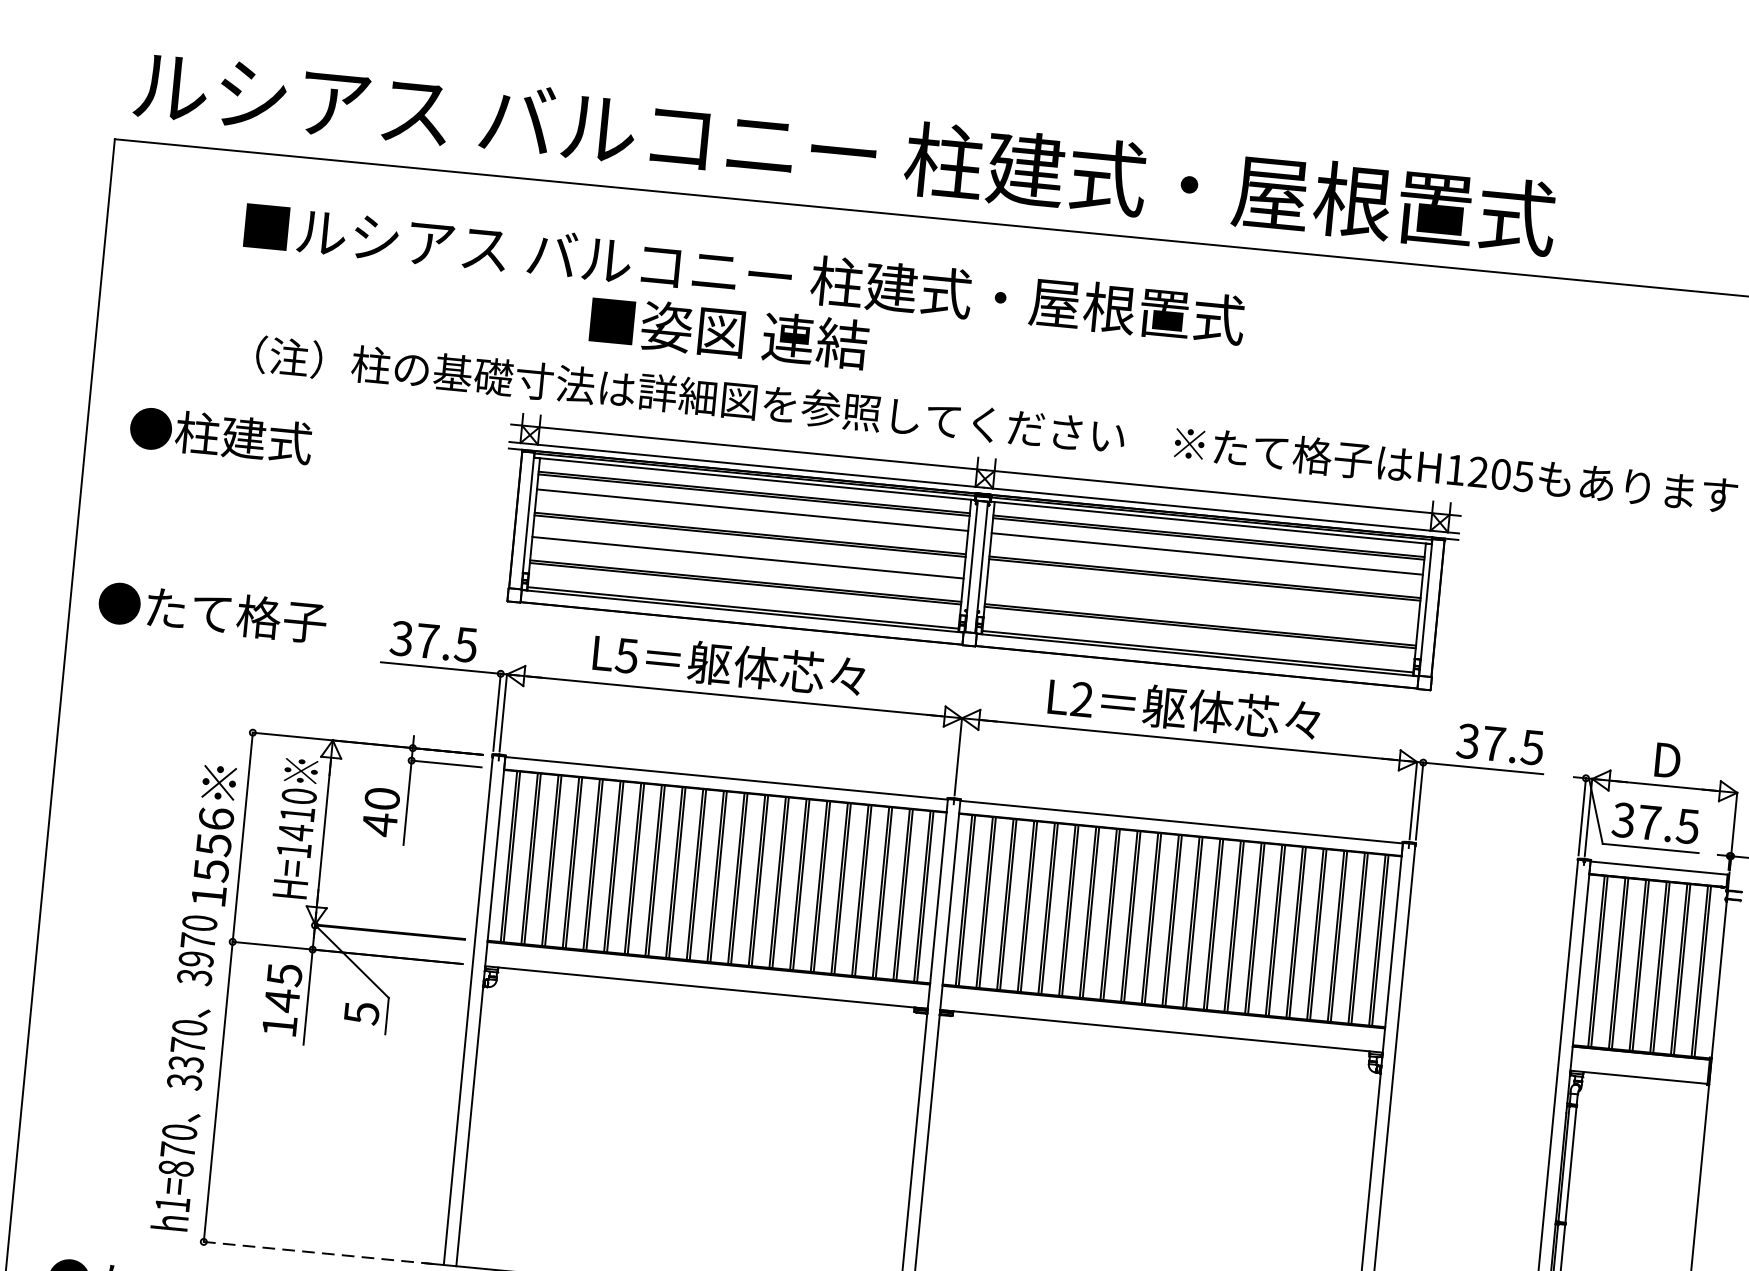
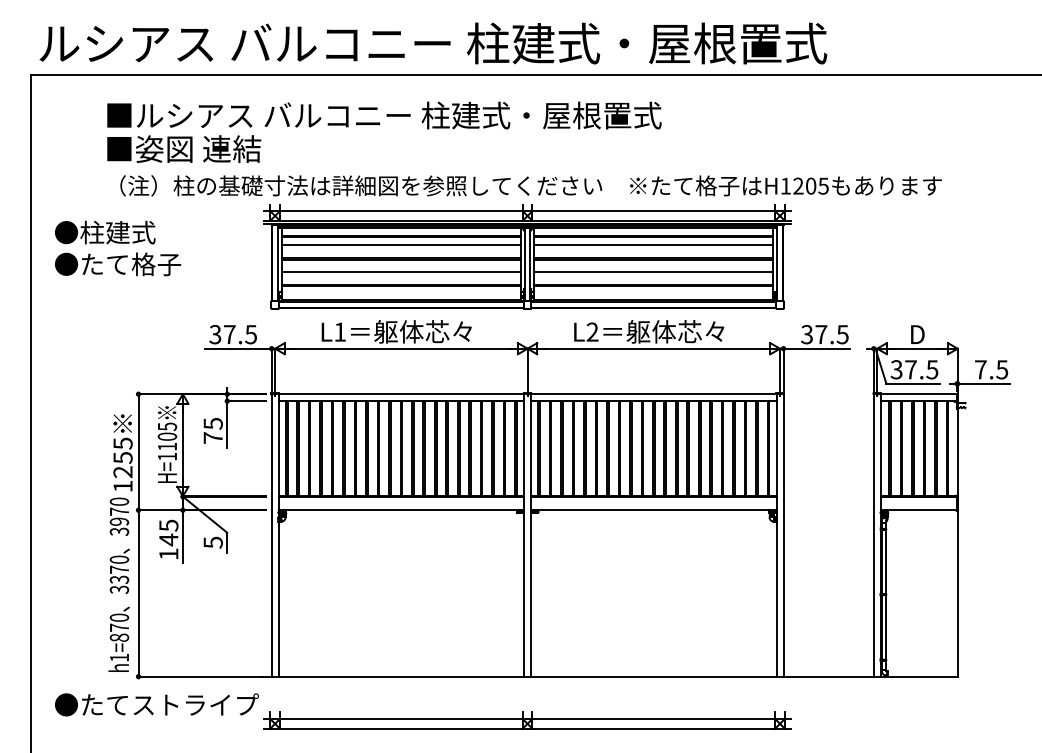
text: (729, 331) -> (184, 148), moved
line: (1202, 600) -> (653, 271), added
text: (213, 613) -> (118, 264), moved
text: (625, 654) -> (339, 331), L5 -> L1
text: (379, 810) -> (212, 430), 40 -> 75
text: (297, 813) -> (167, 436), H=1410 -> H=1105
text: (212, 844) -> (122, 457), 1556 -> 1255
line: (319, 1252) -> (202, 676), dashed -> solid

